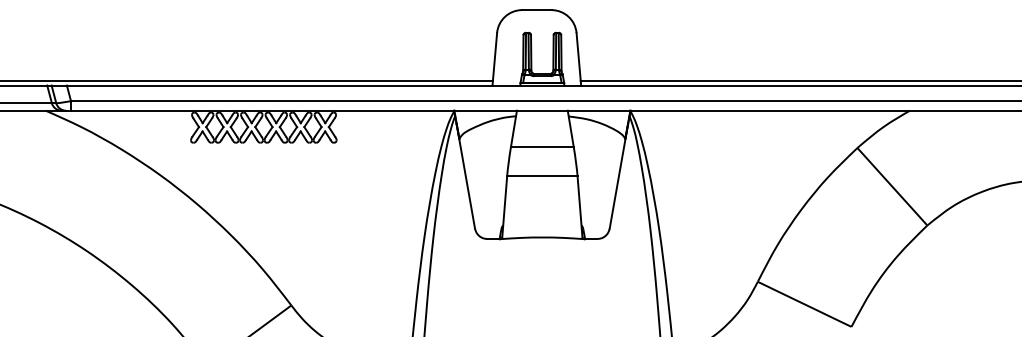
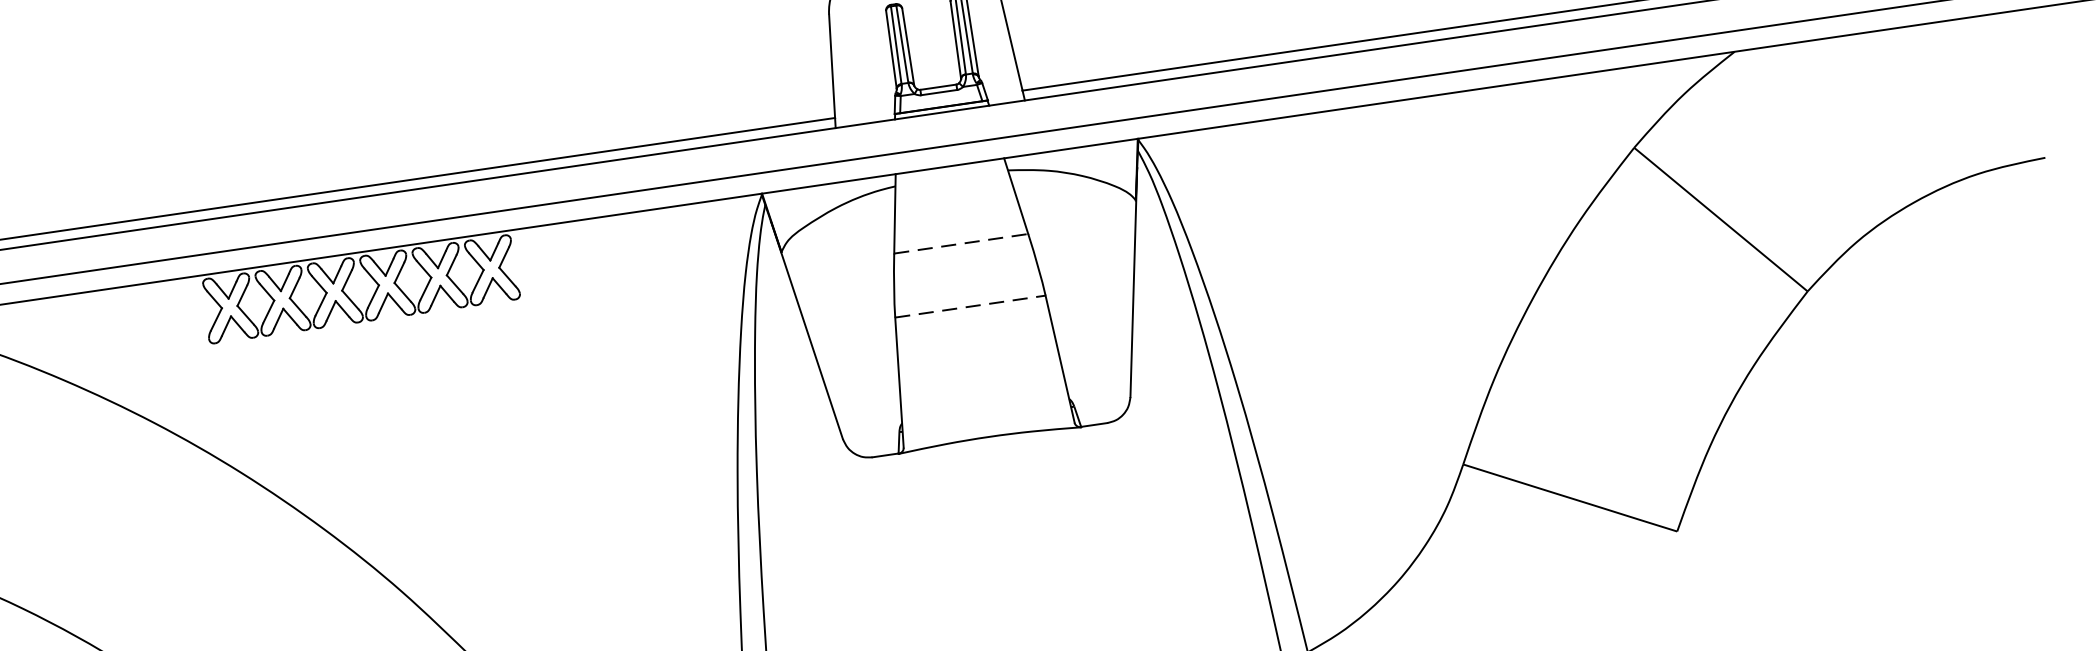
line: (542, 147) -> (961, 244), solid -> dashed
line: (542, 176) -> (970, 306), solid -> dashed

